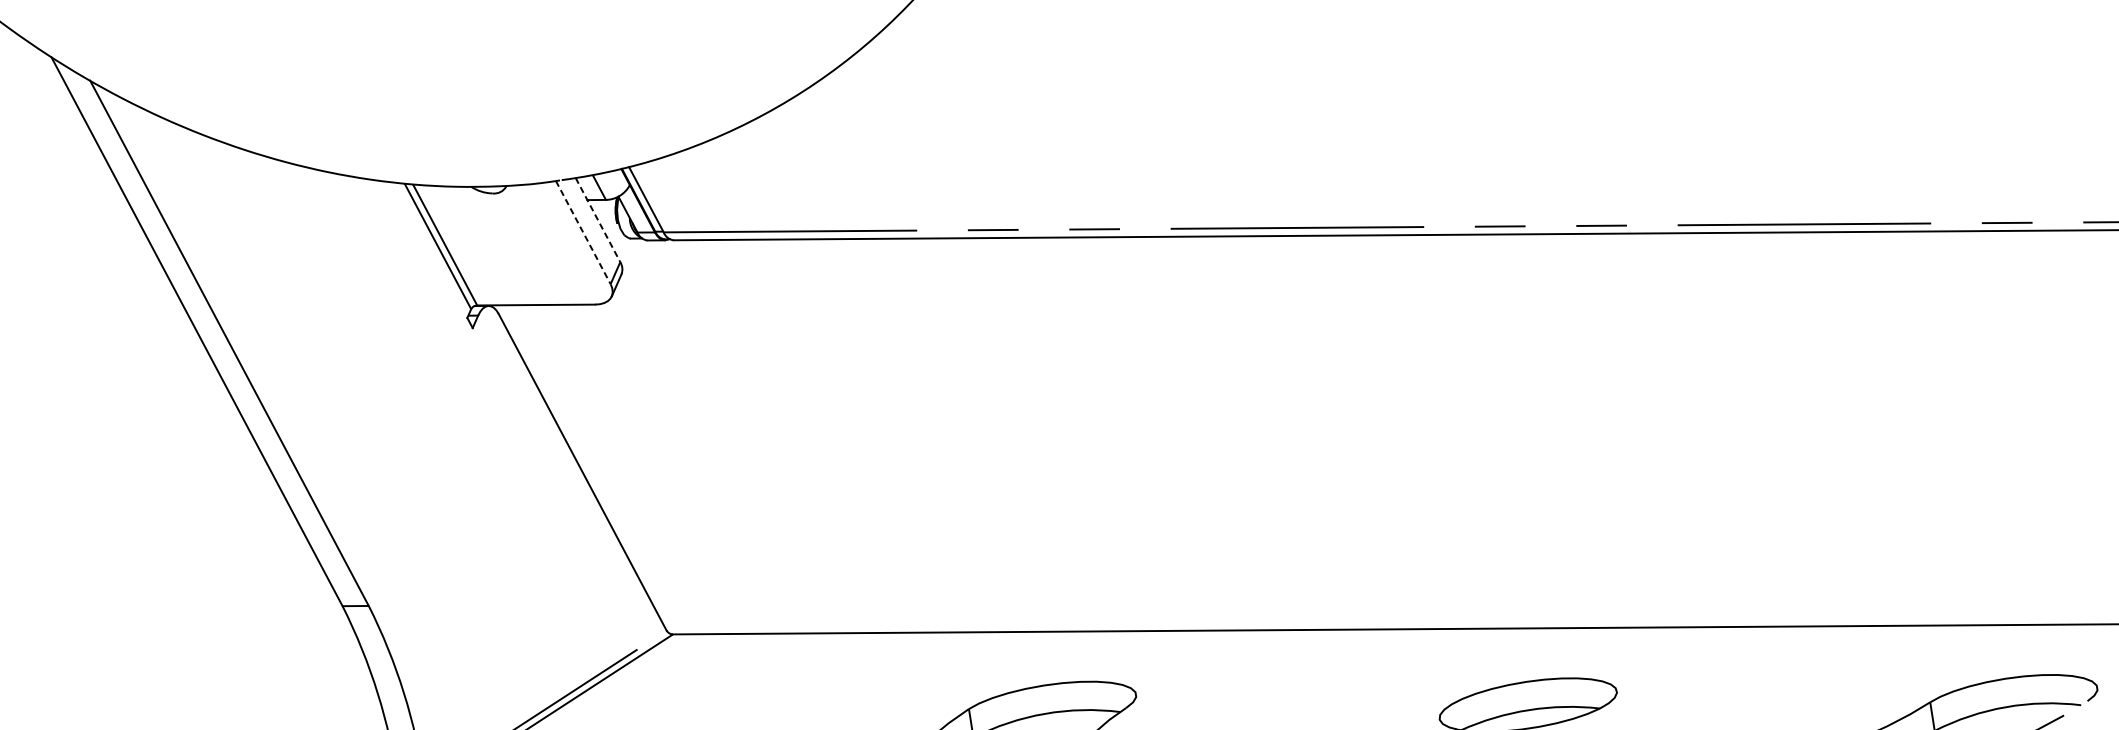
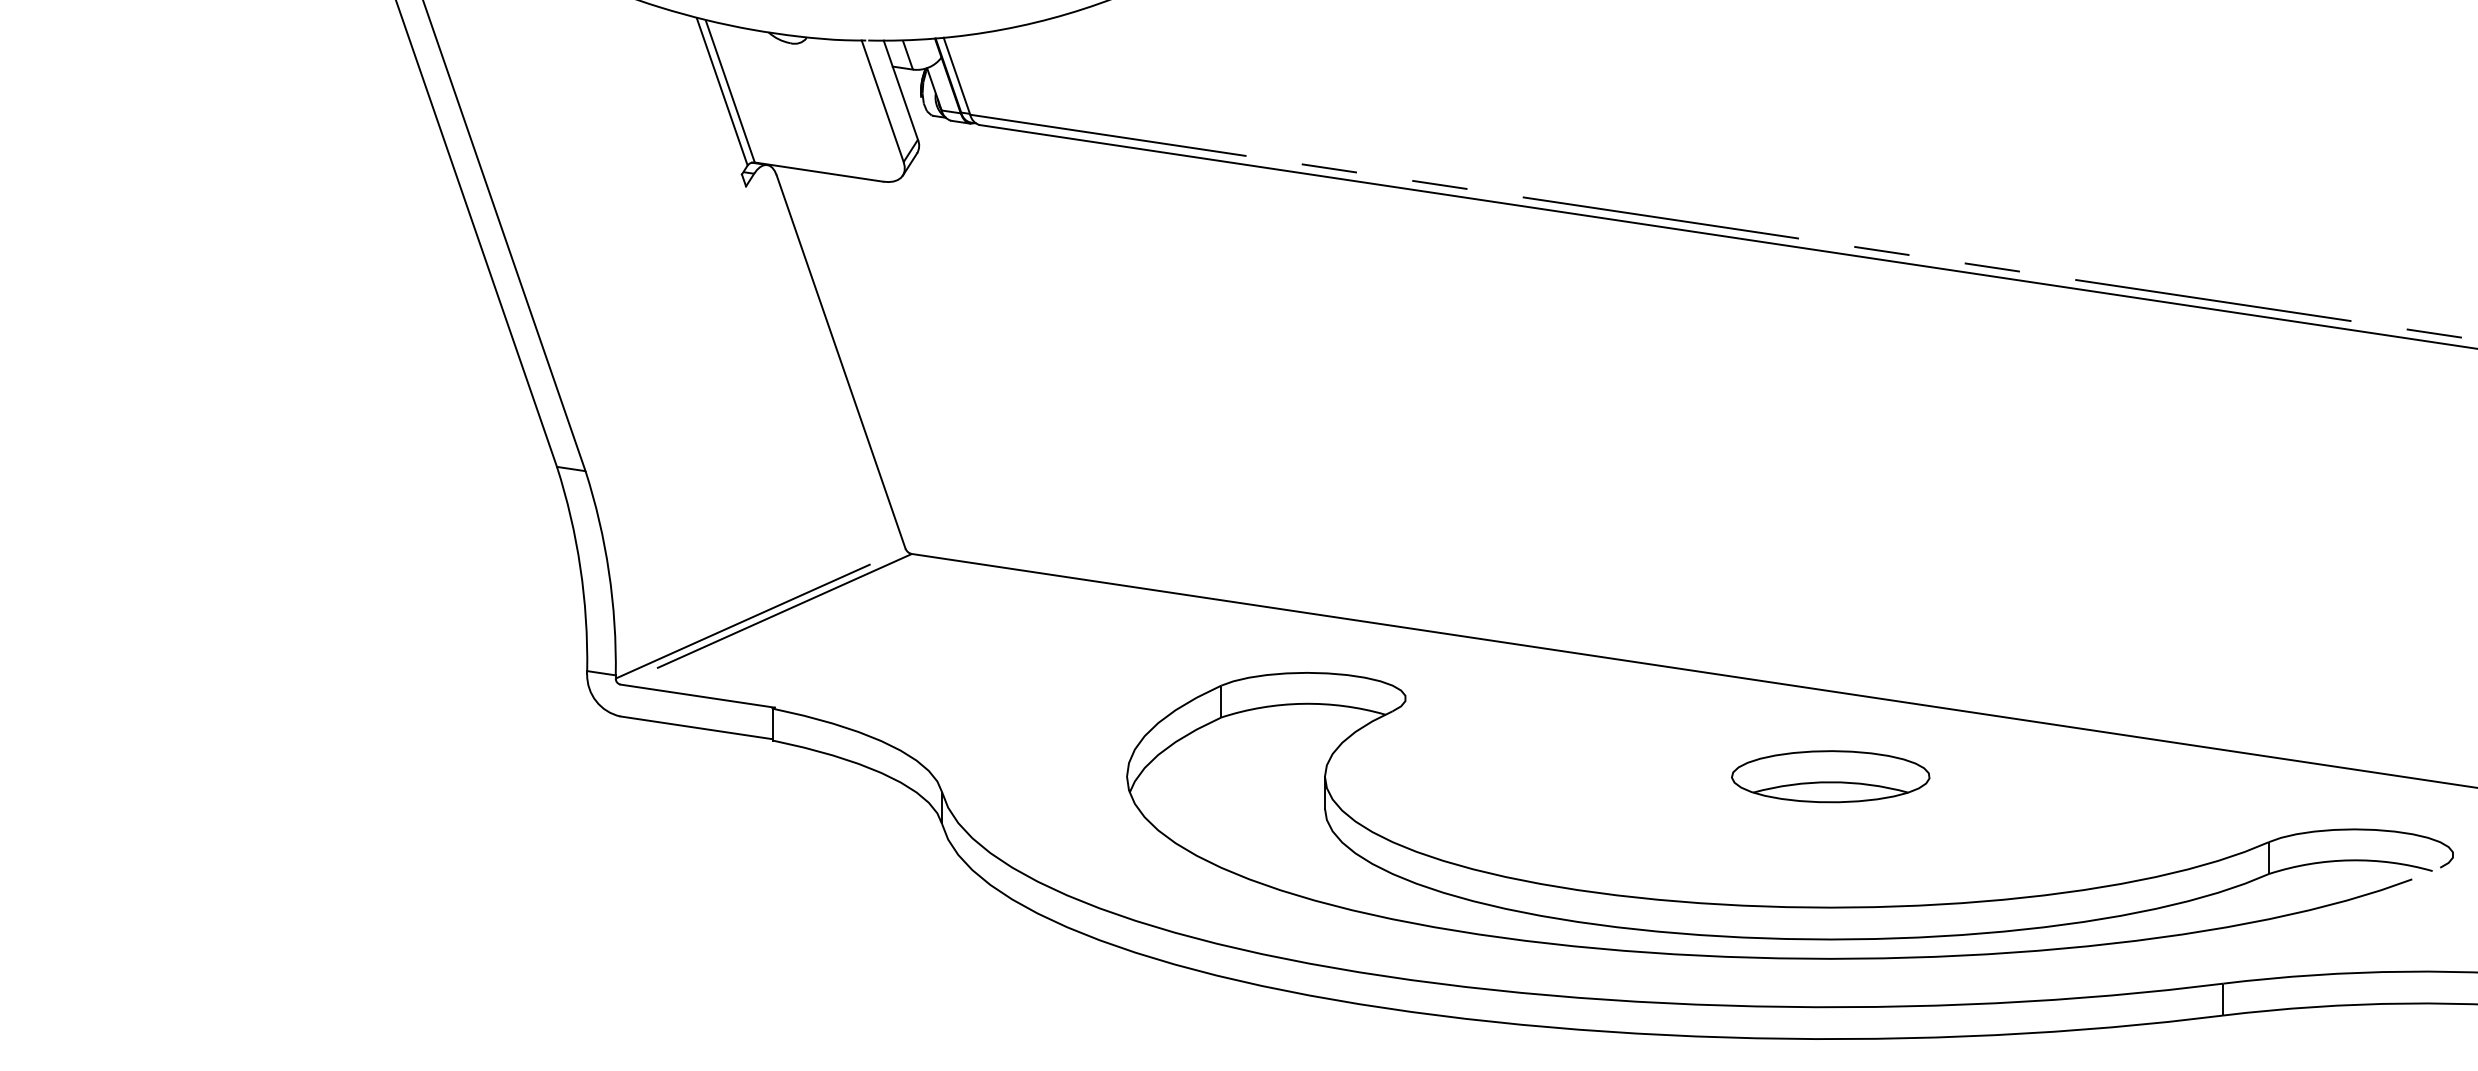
line: (598, 220) -> (901, 90), dashed -> solid
line: (583, 232) -> (882, 101), dashed -> solid

